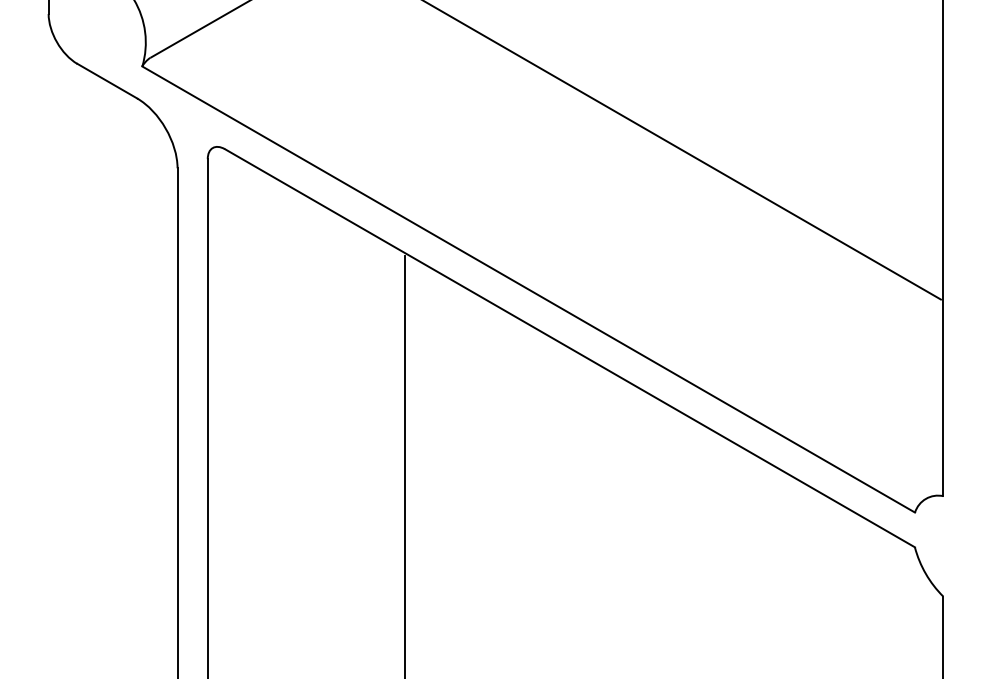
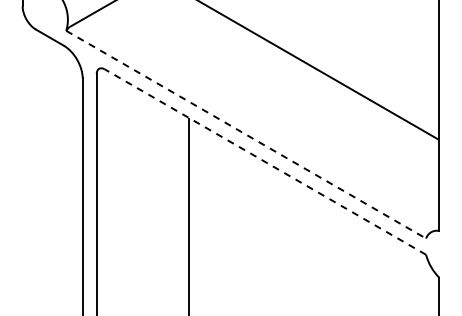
line: (529, 289) -> (246, 134), solid -> dashed
line: (570, 347) -> (265, 161), solid -> dashed

